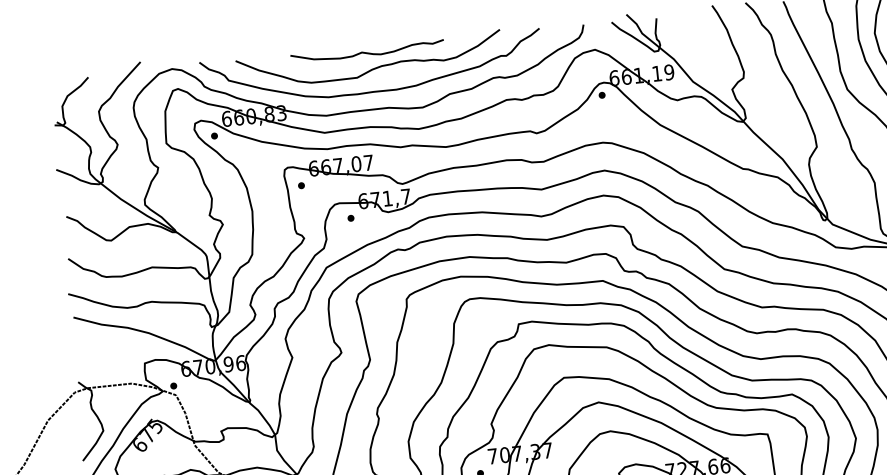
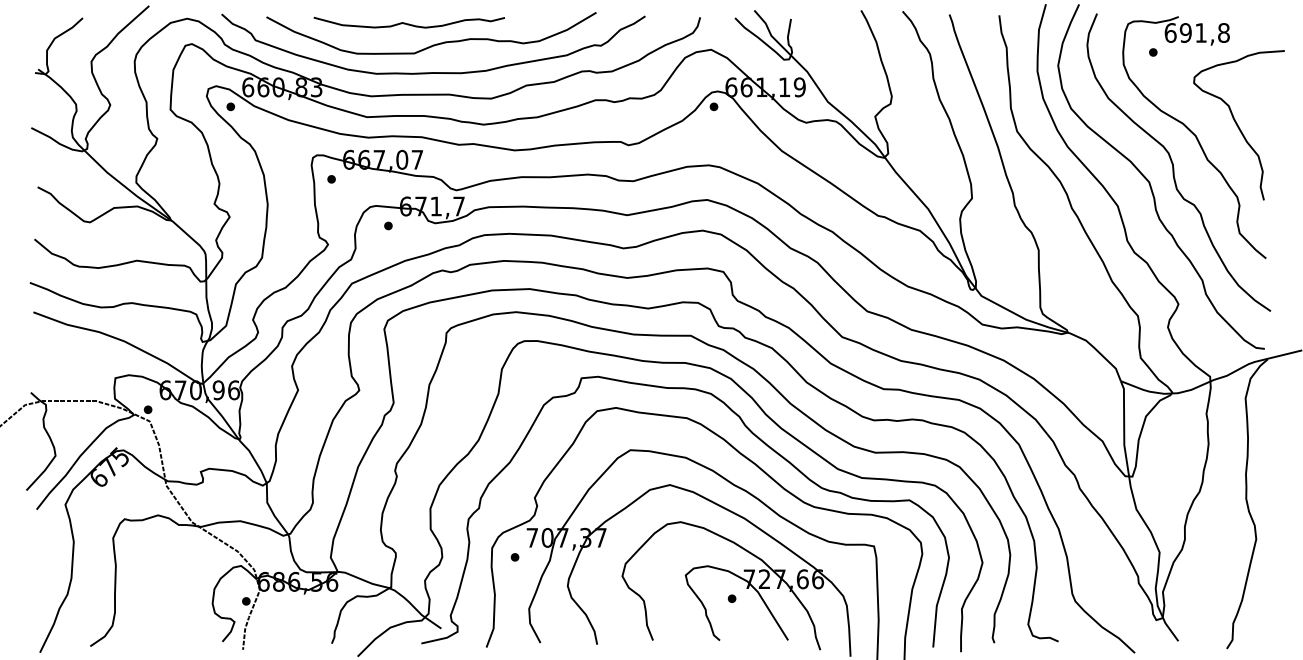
curve: (366, 52) -> (408, 23), moved

